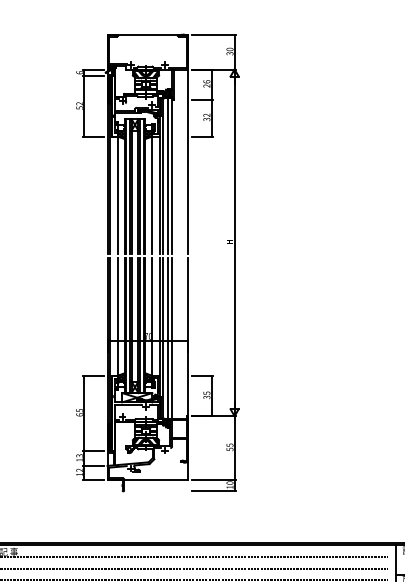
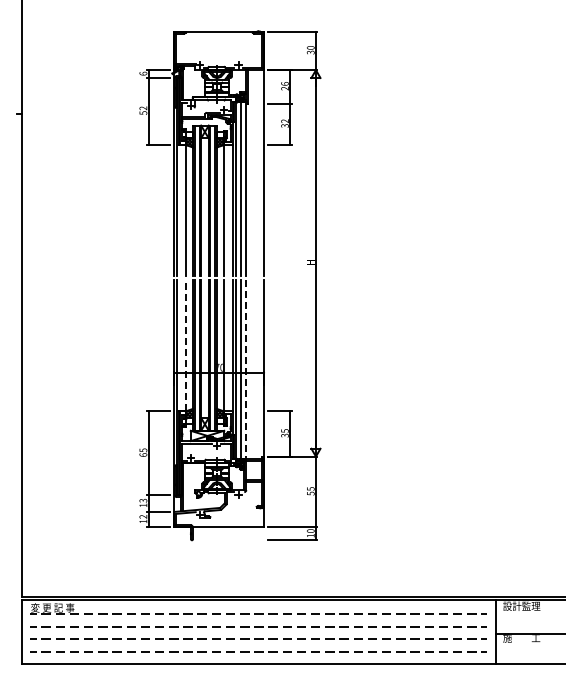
line: (117, 316) -> (185, 345), solid -> dashed
line: (172, 338) -> (246, 369), solid -> dashed

